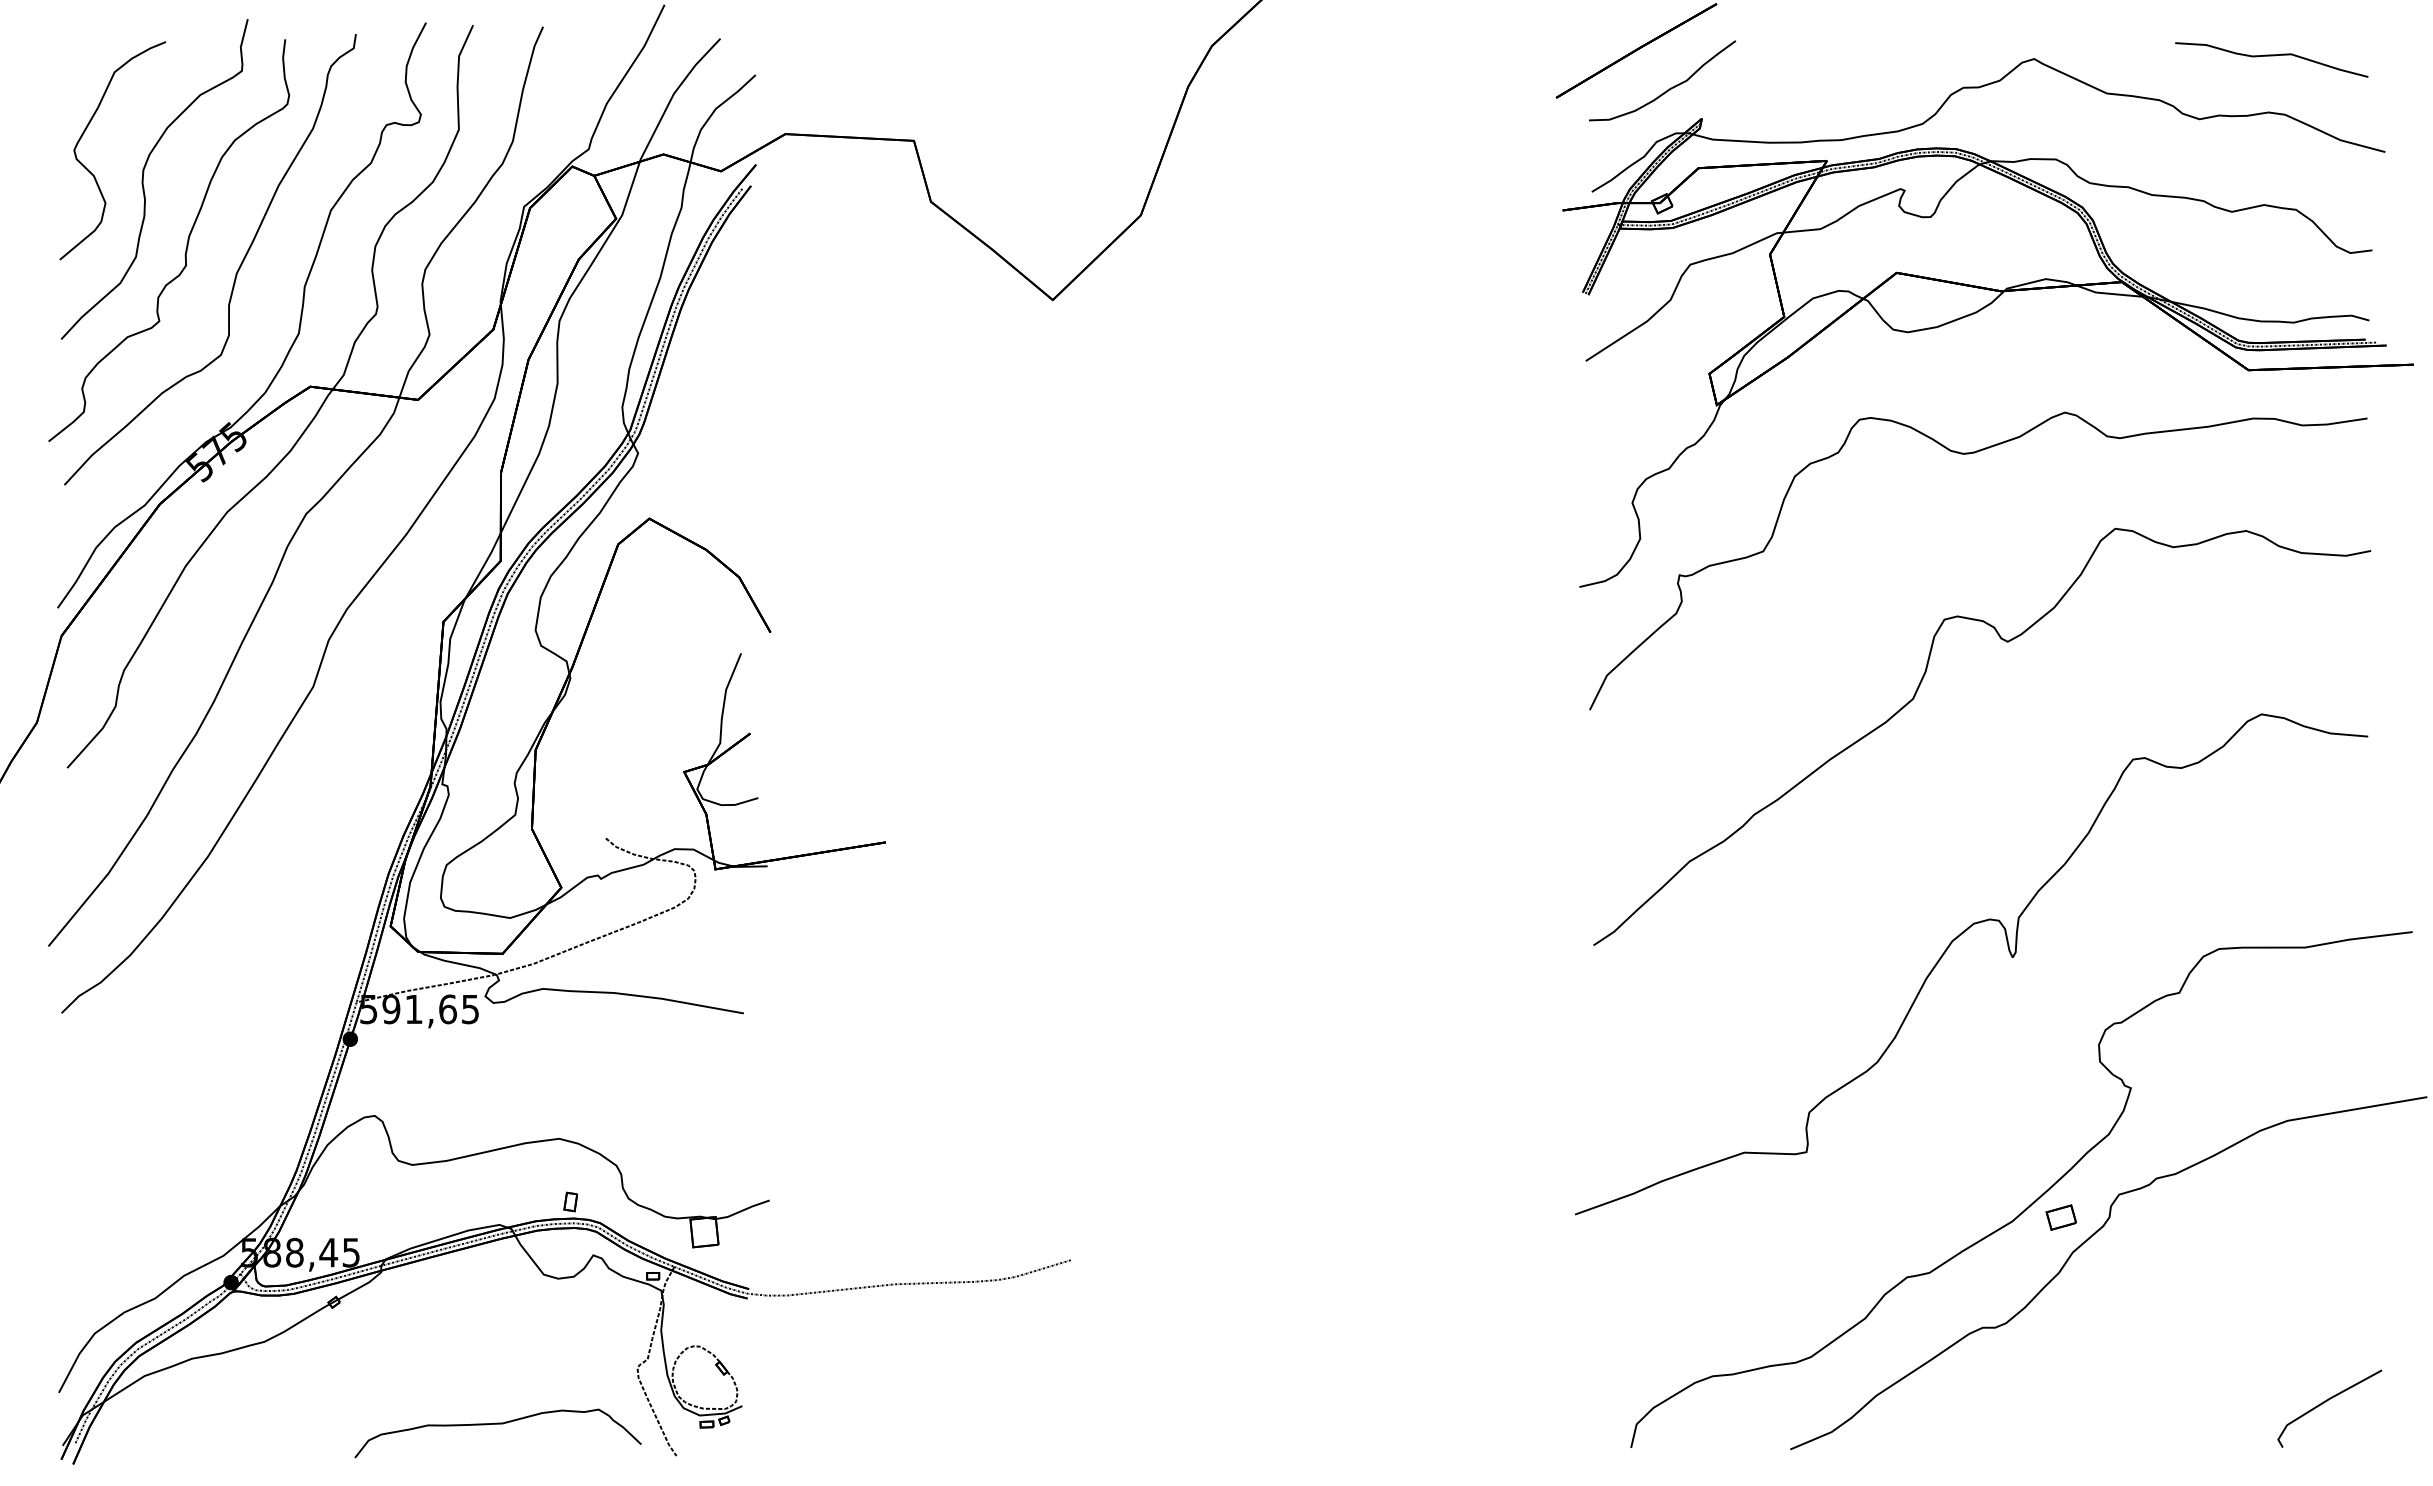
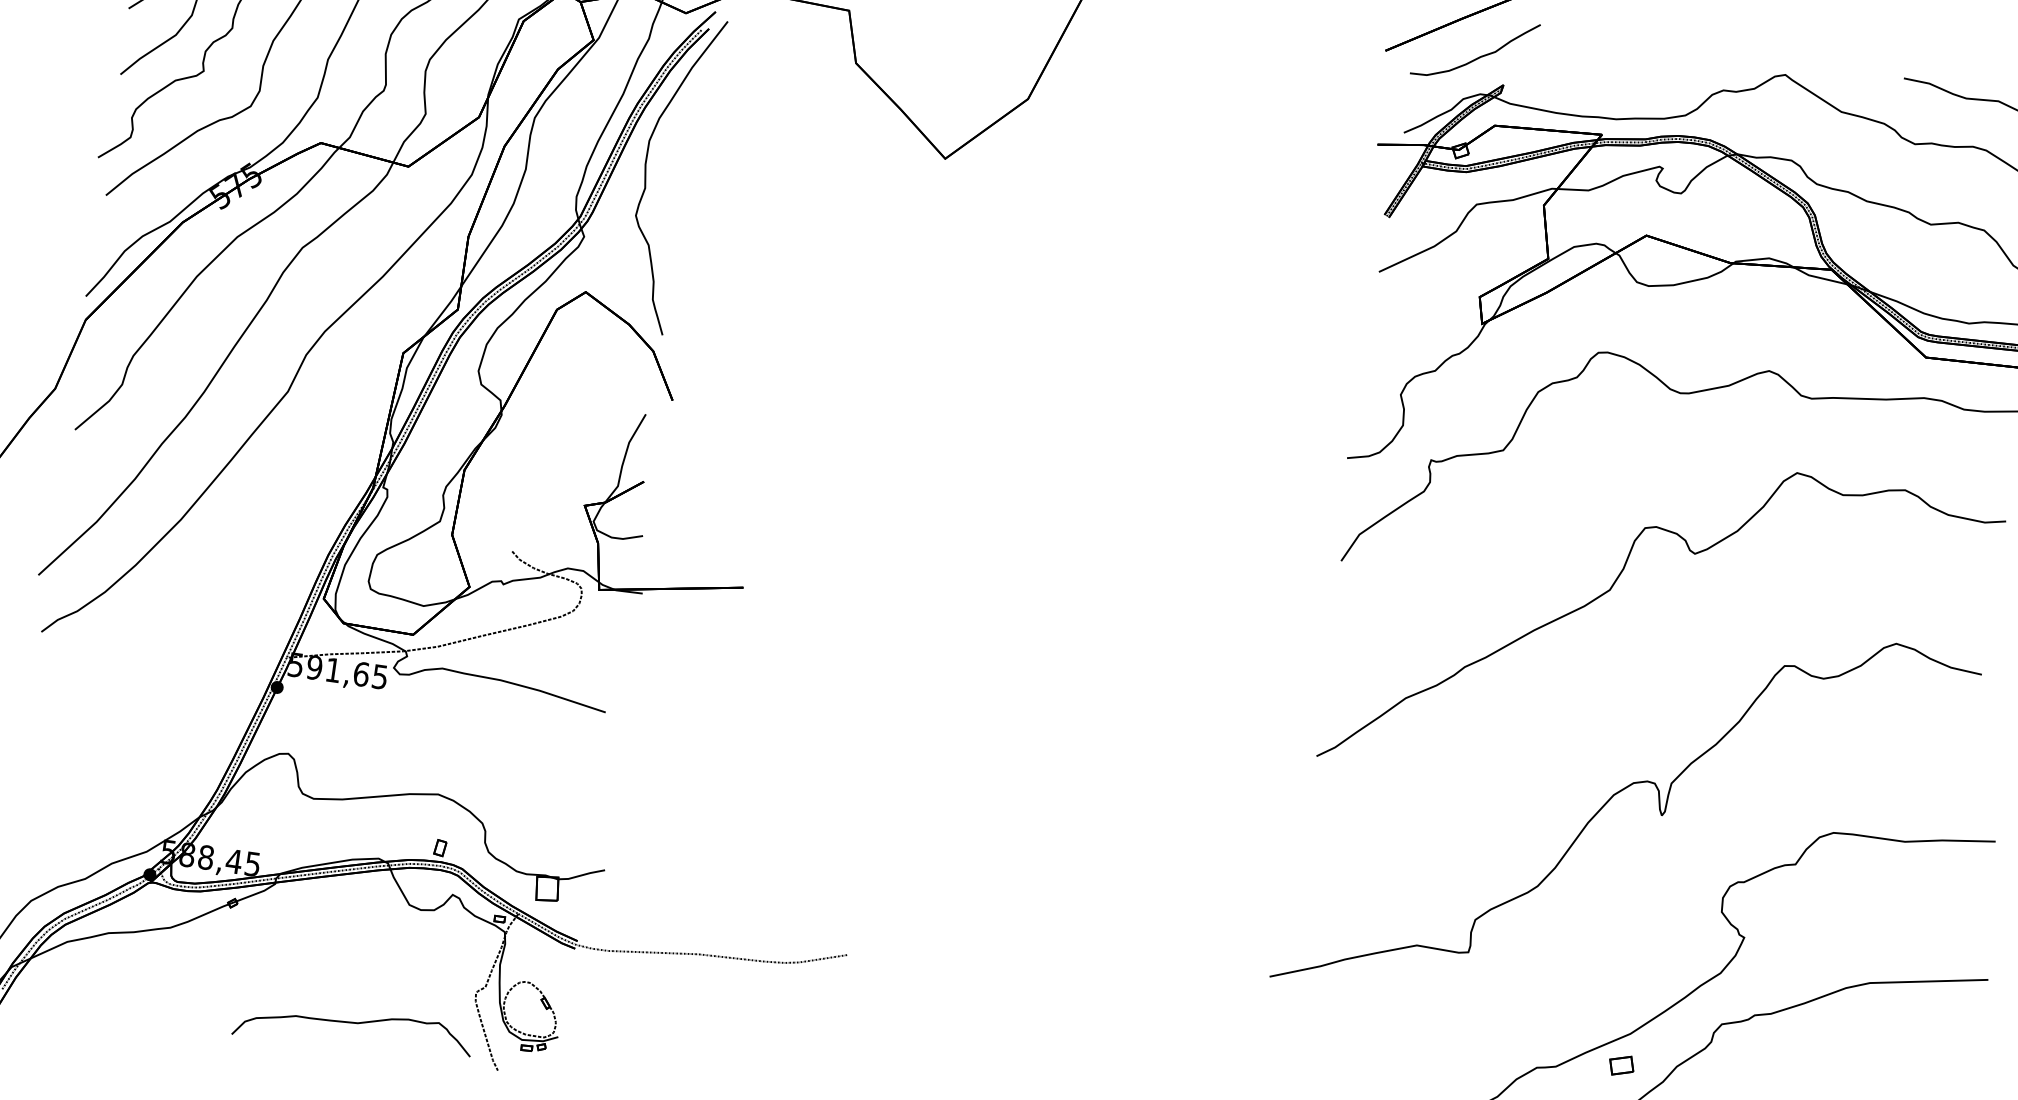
curve: (701, 369) -> (646, 174), added
part: (2060, 1217) -> (1621, 1065), moved

